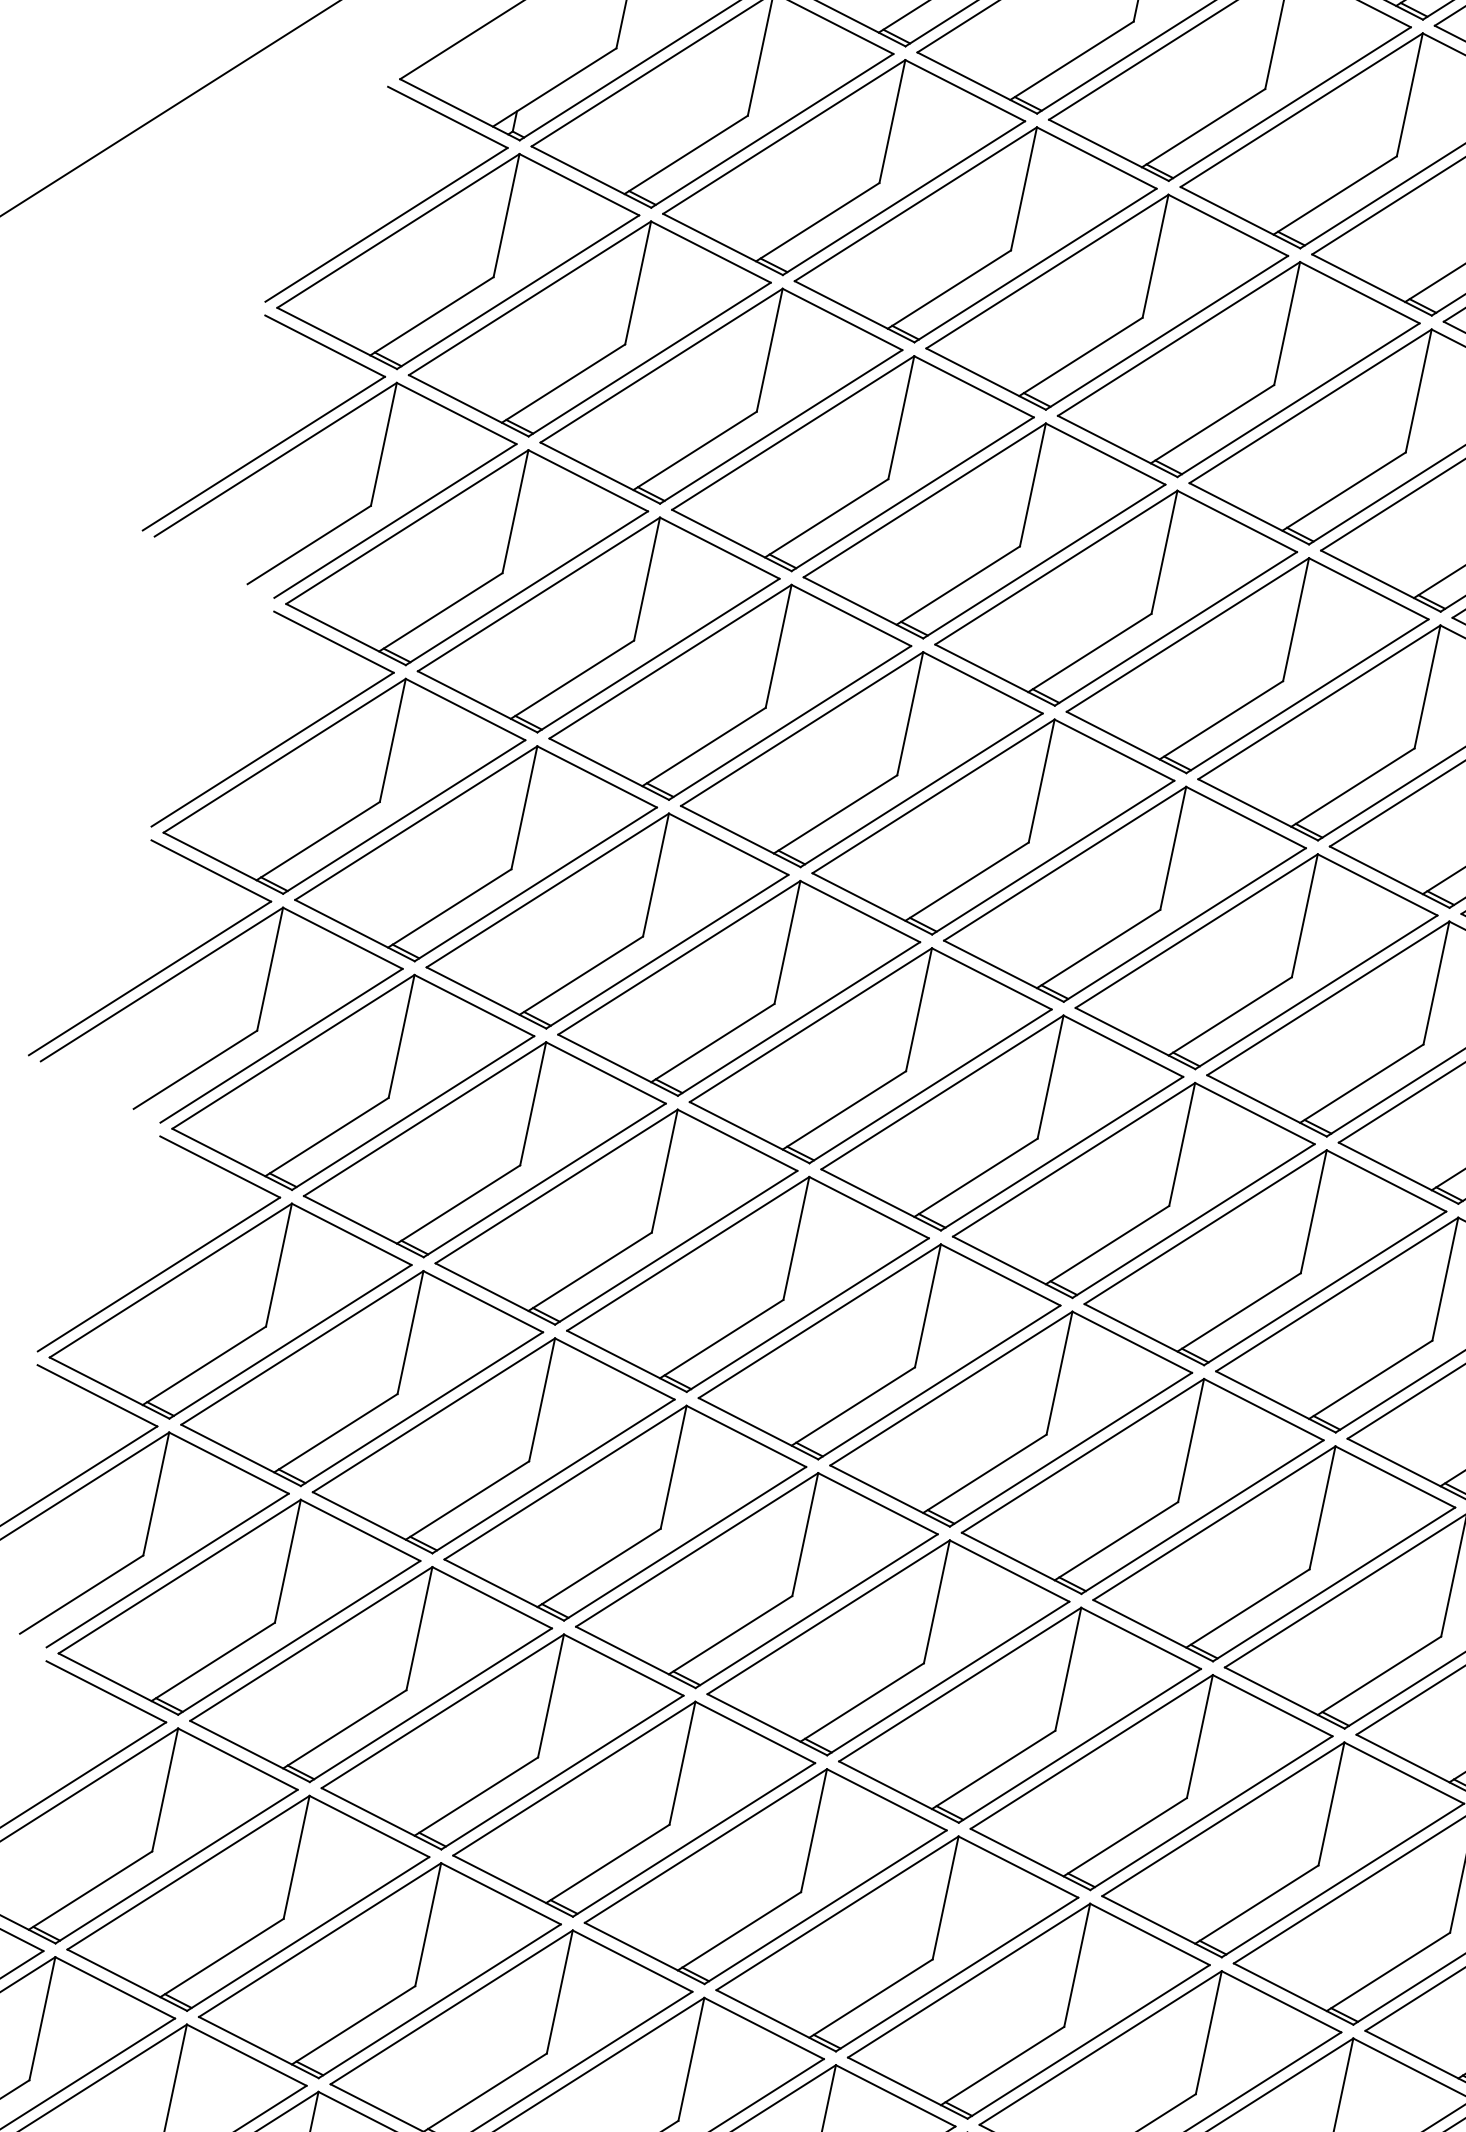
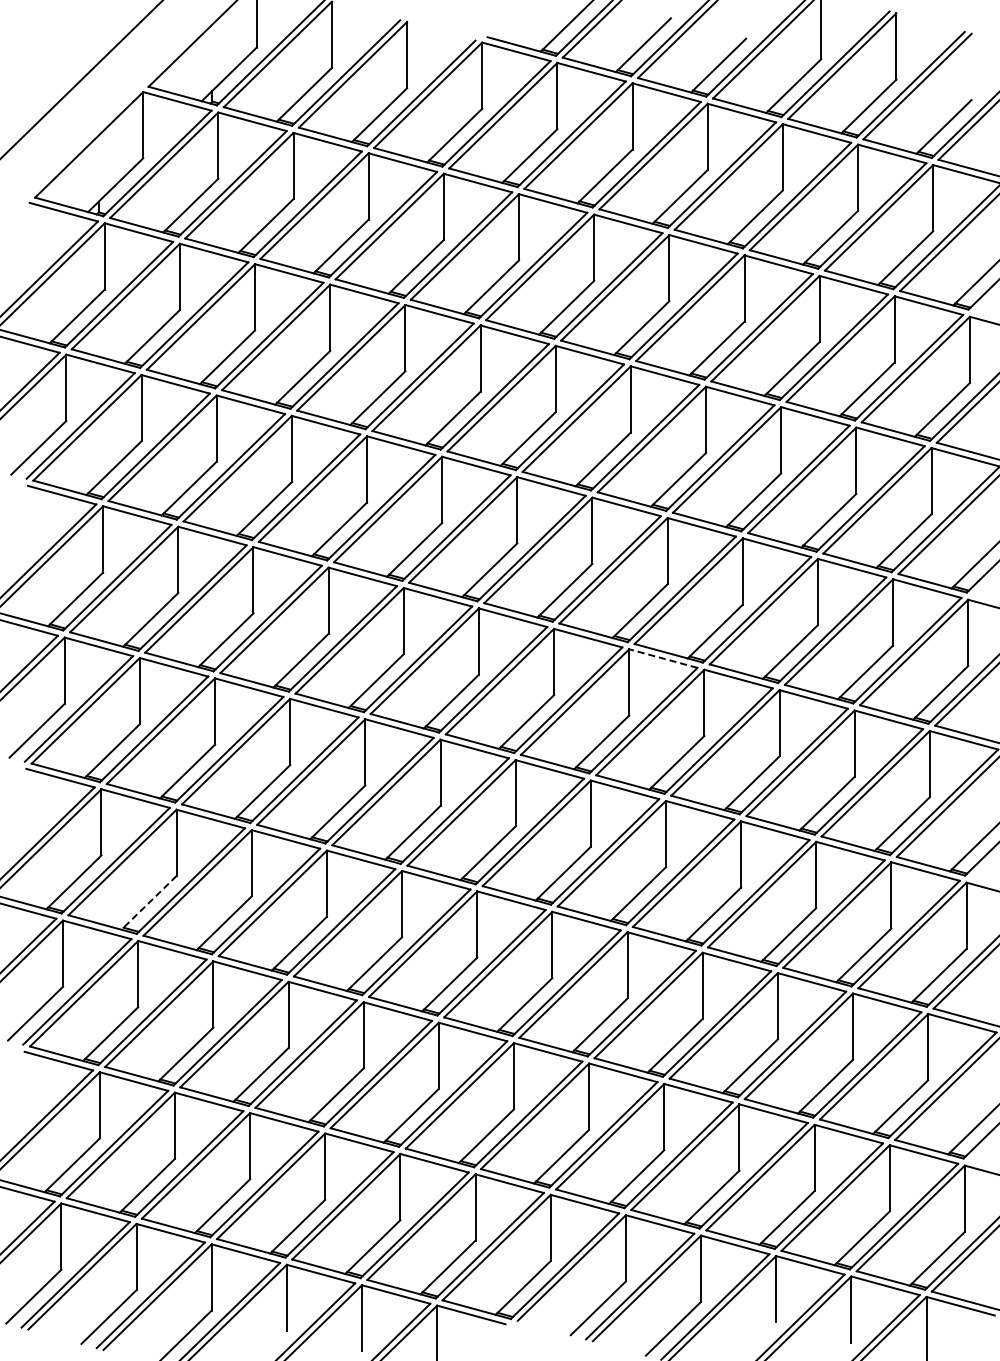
line: (1384, 1180) -> (662, 658), solid -> dashed
line: (334, 1434) -> (148, 903), solid -> dashed

